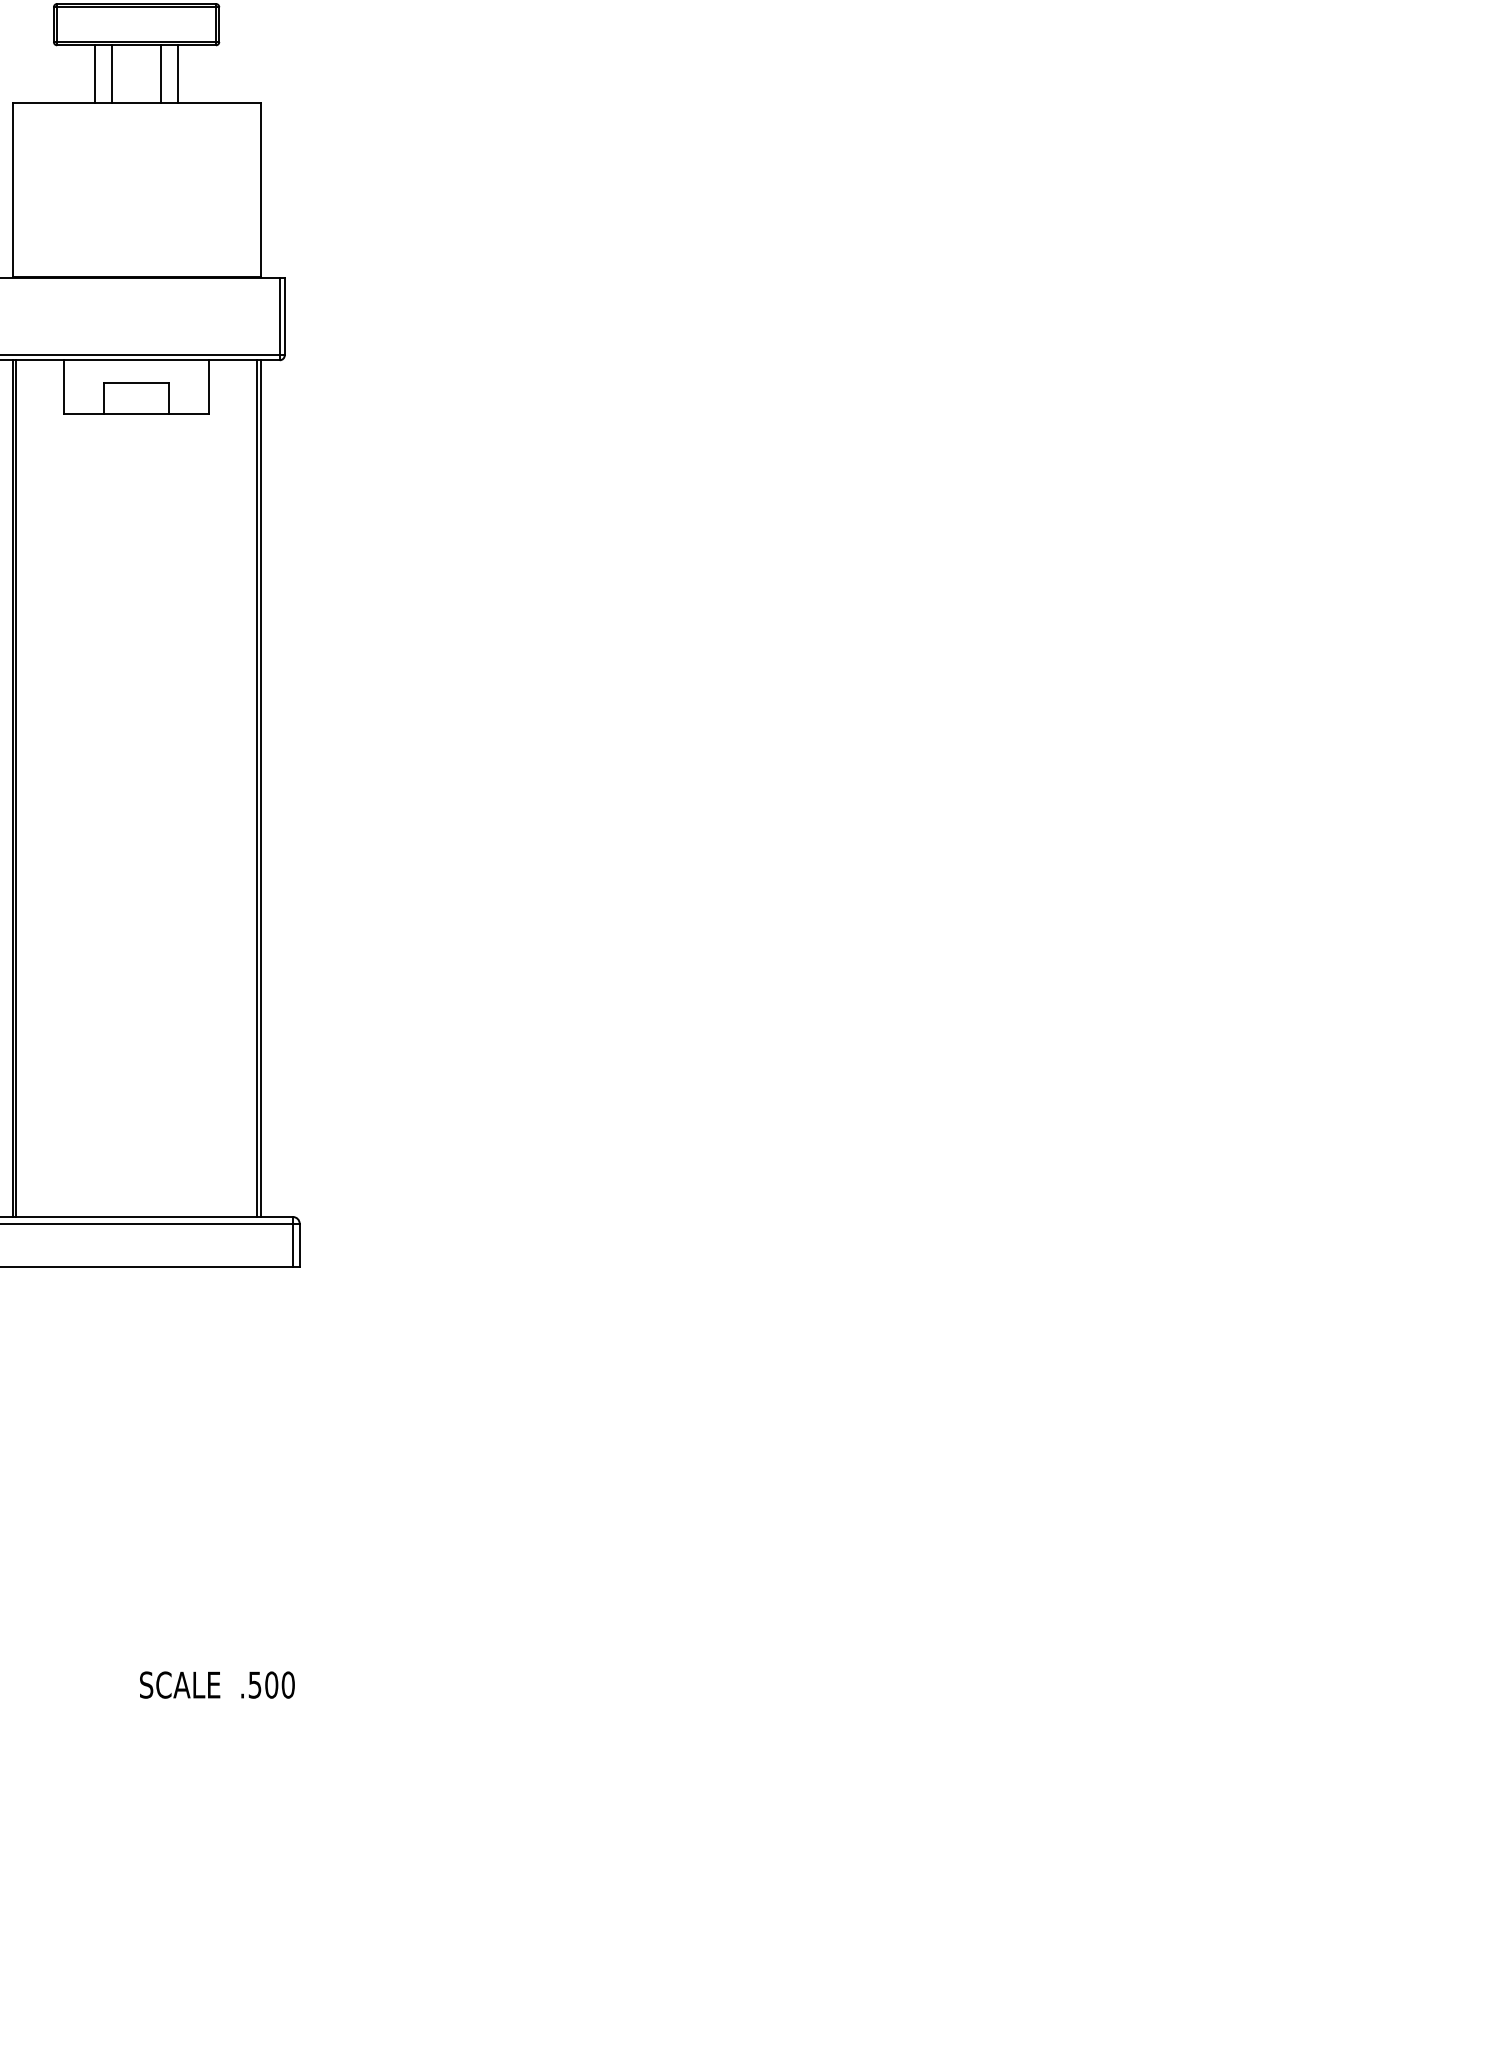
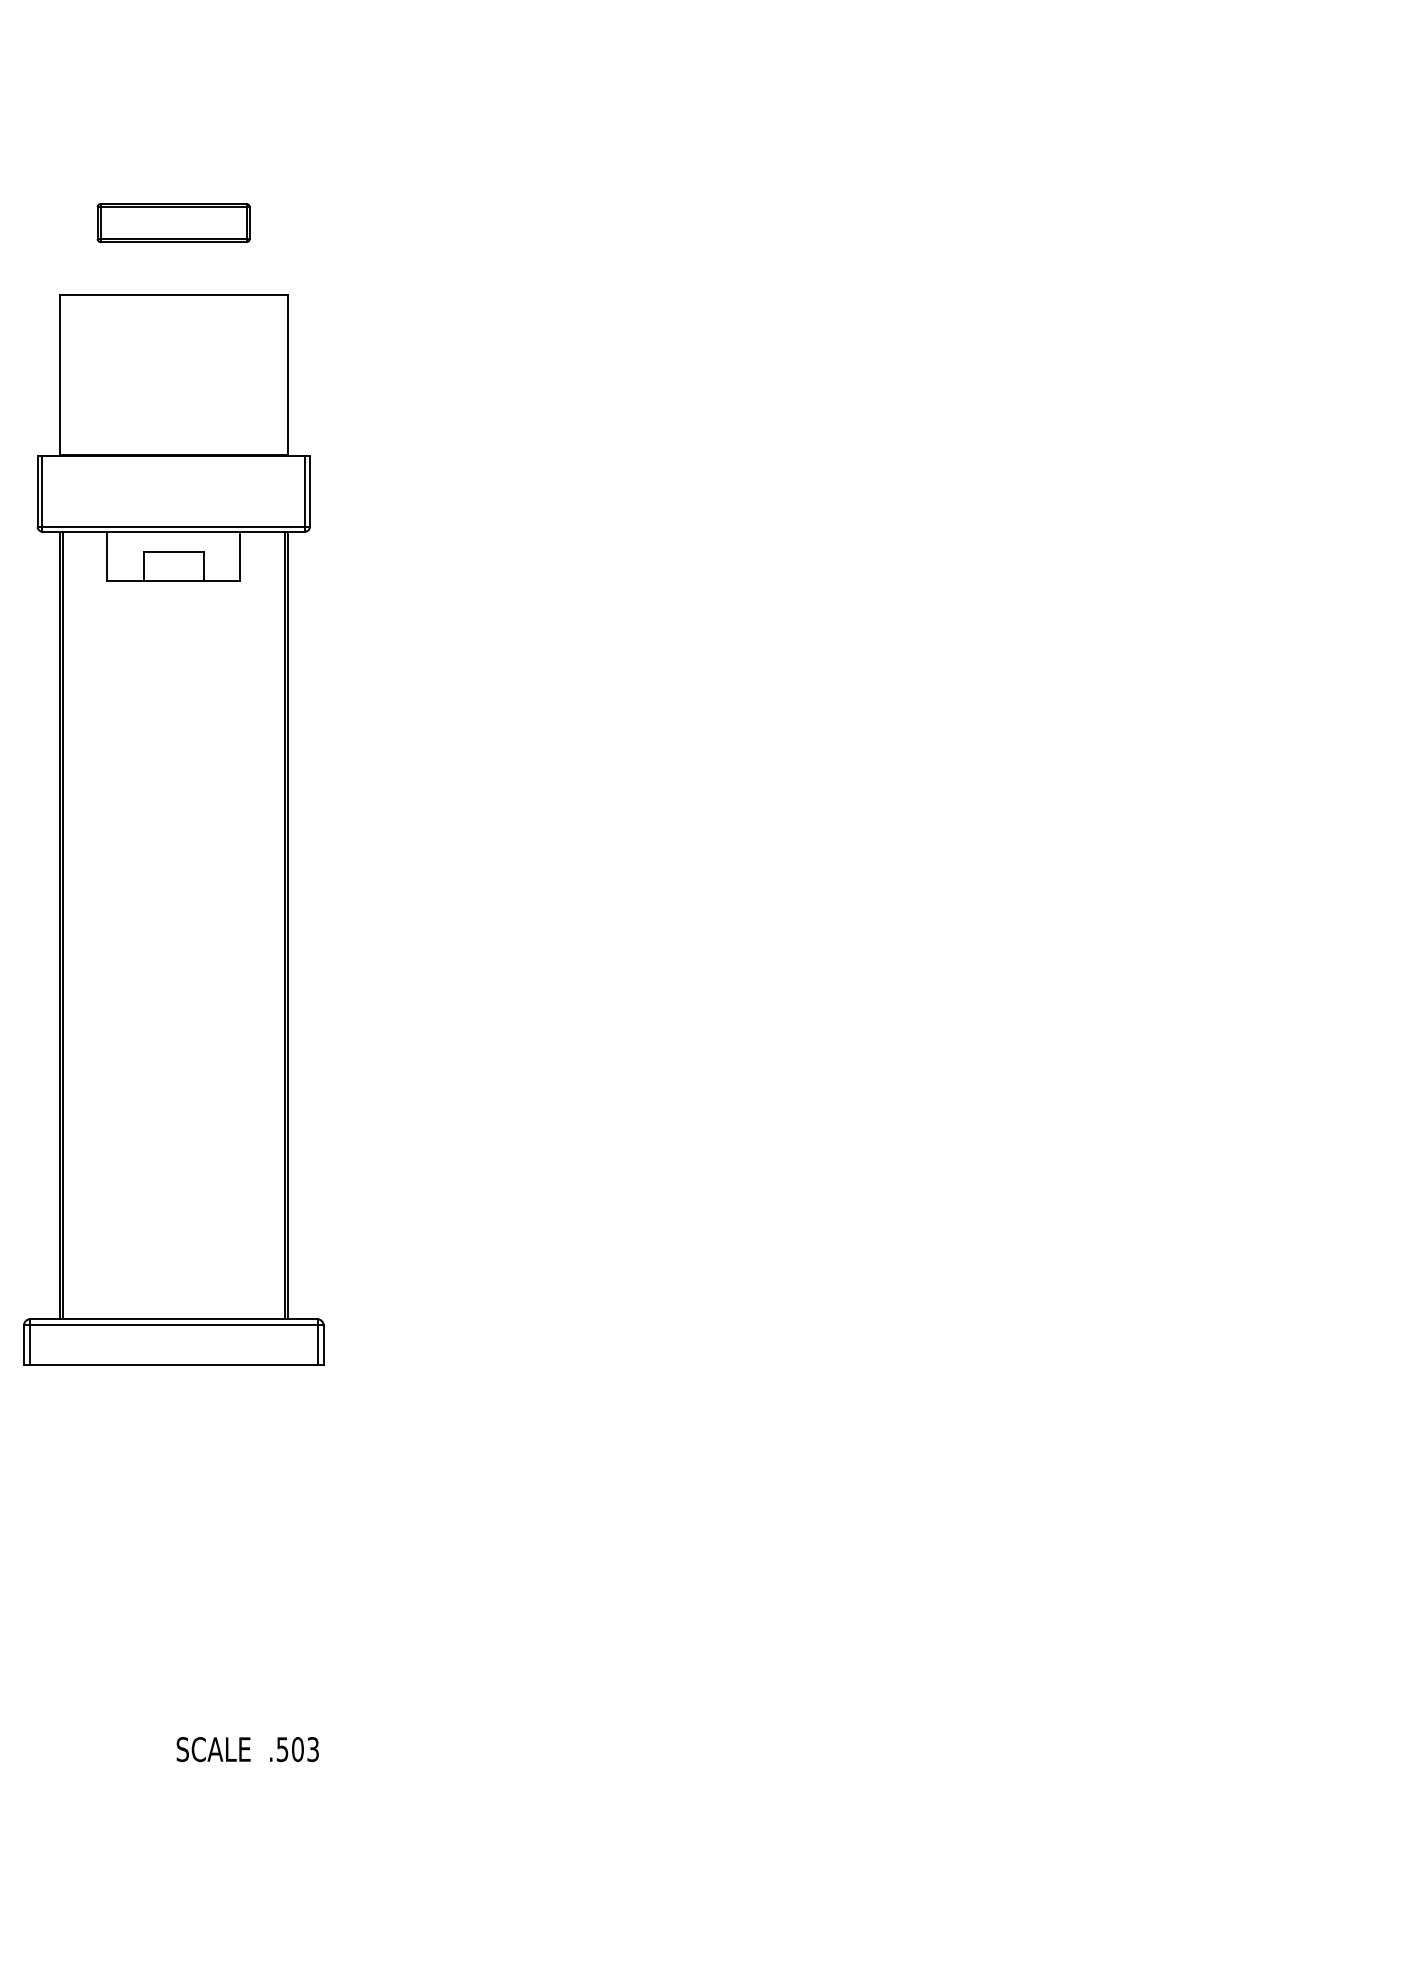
line: (95, 74) -> (135, 268), removed
line: (111, 74) -> (150, 268), removed
line: (161, 74) -> (196, 268), removed
line: (177, 74) -> (211, 268), removed
text: (288, 1685) -> (313, 1749), .500 -> .503

